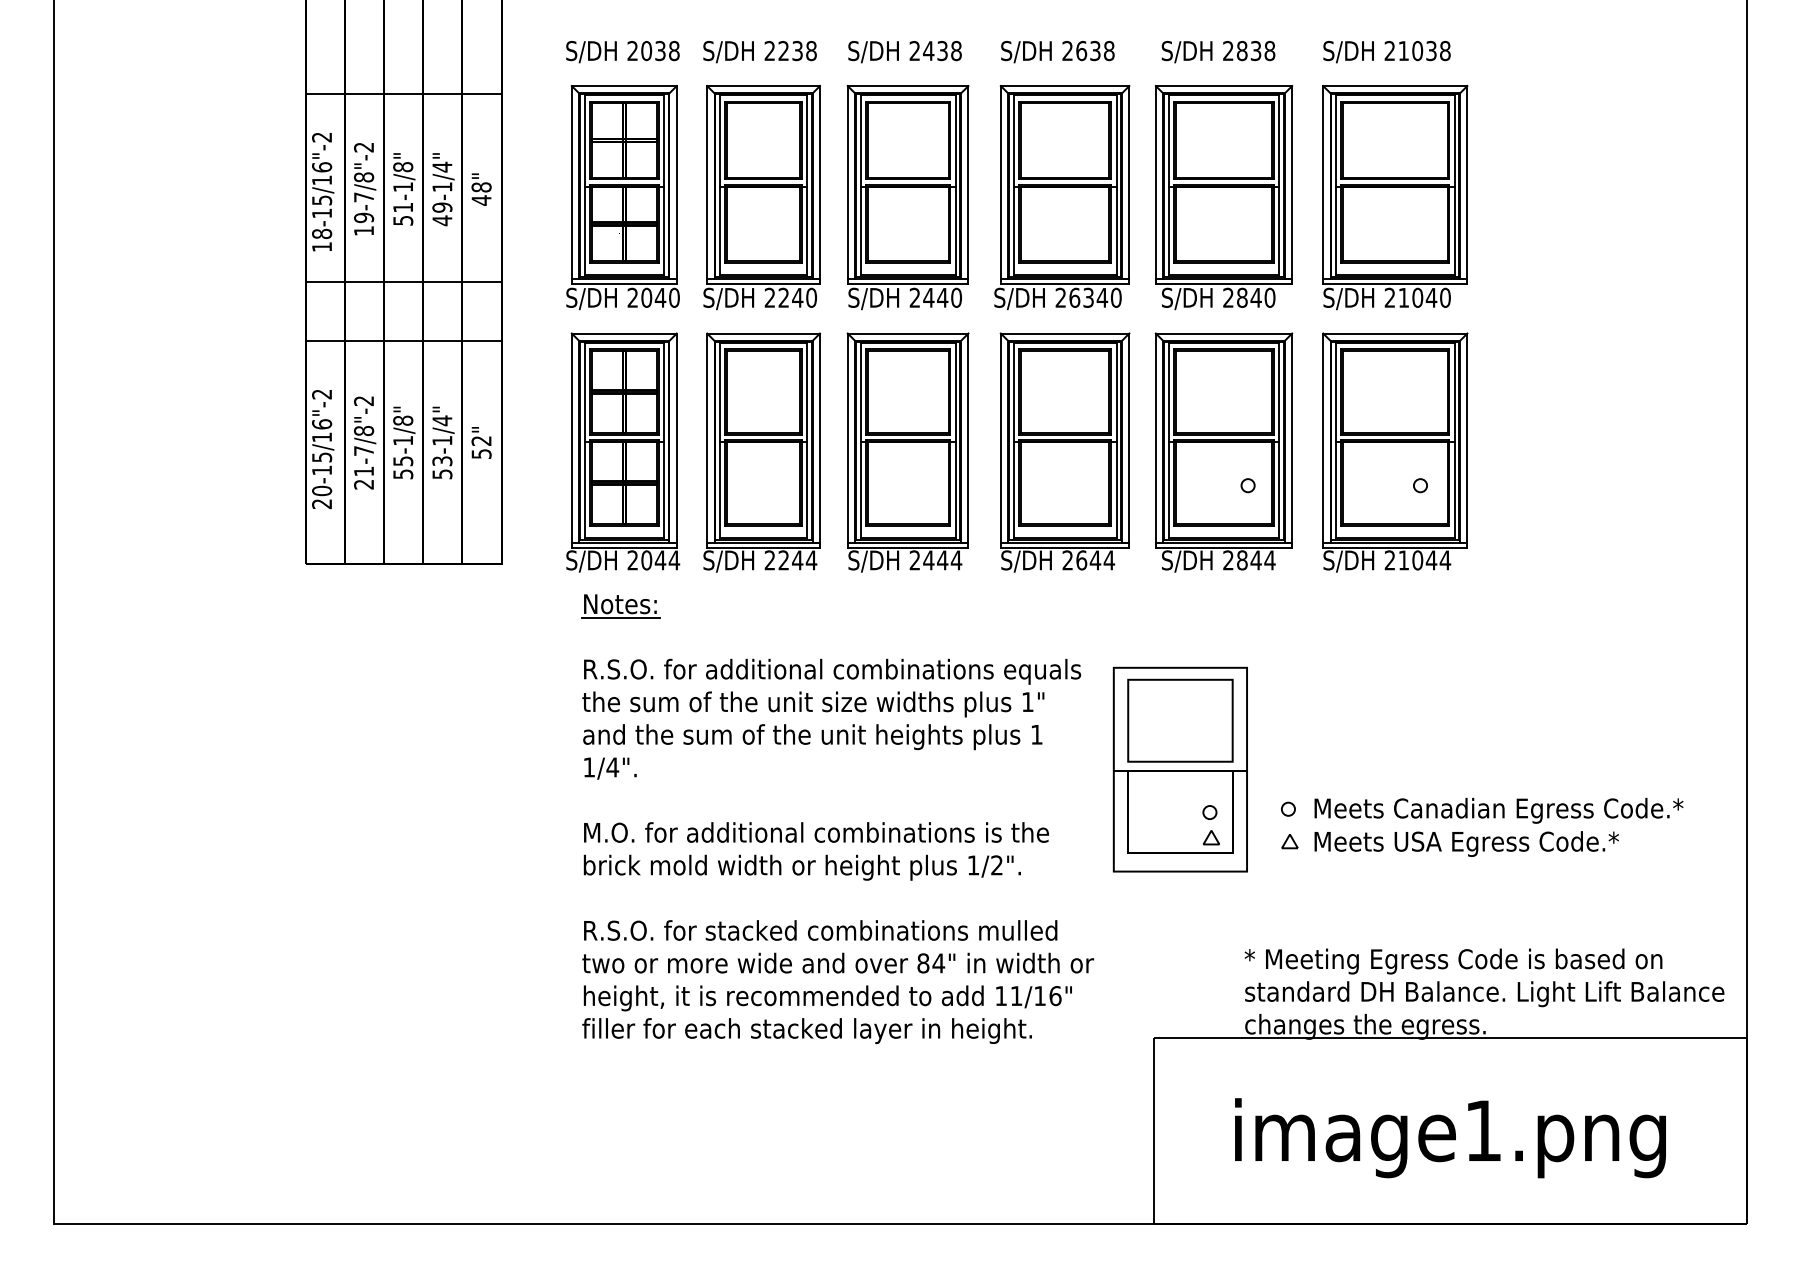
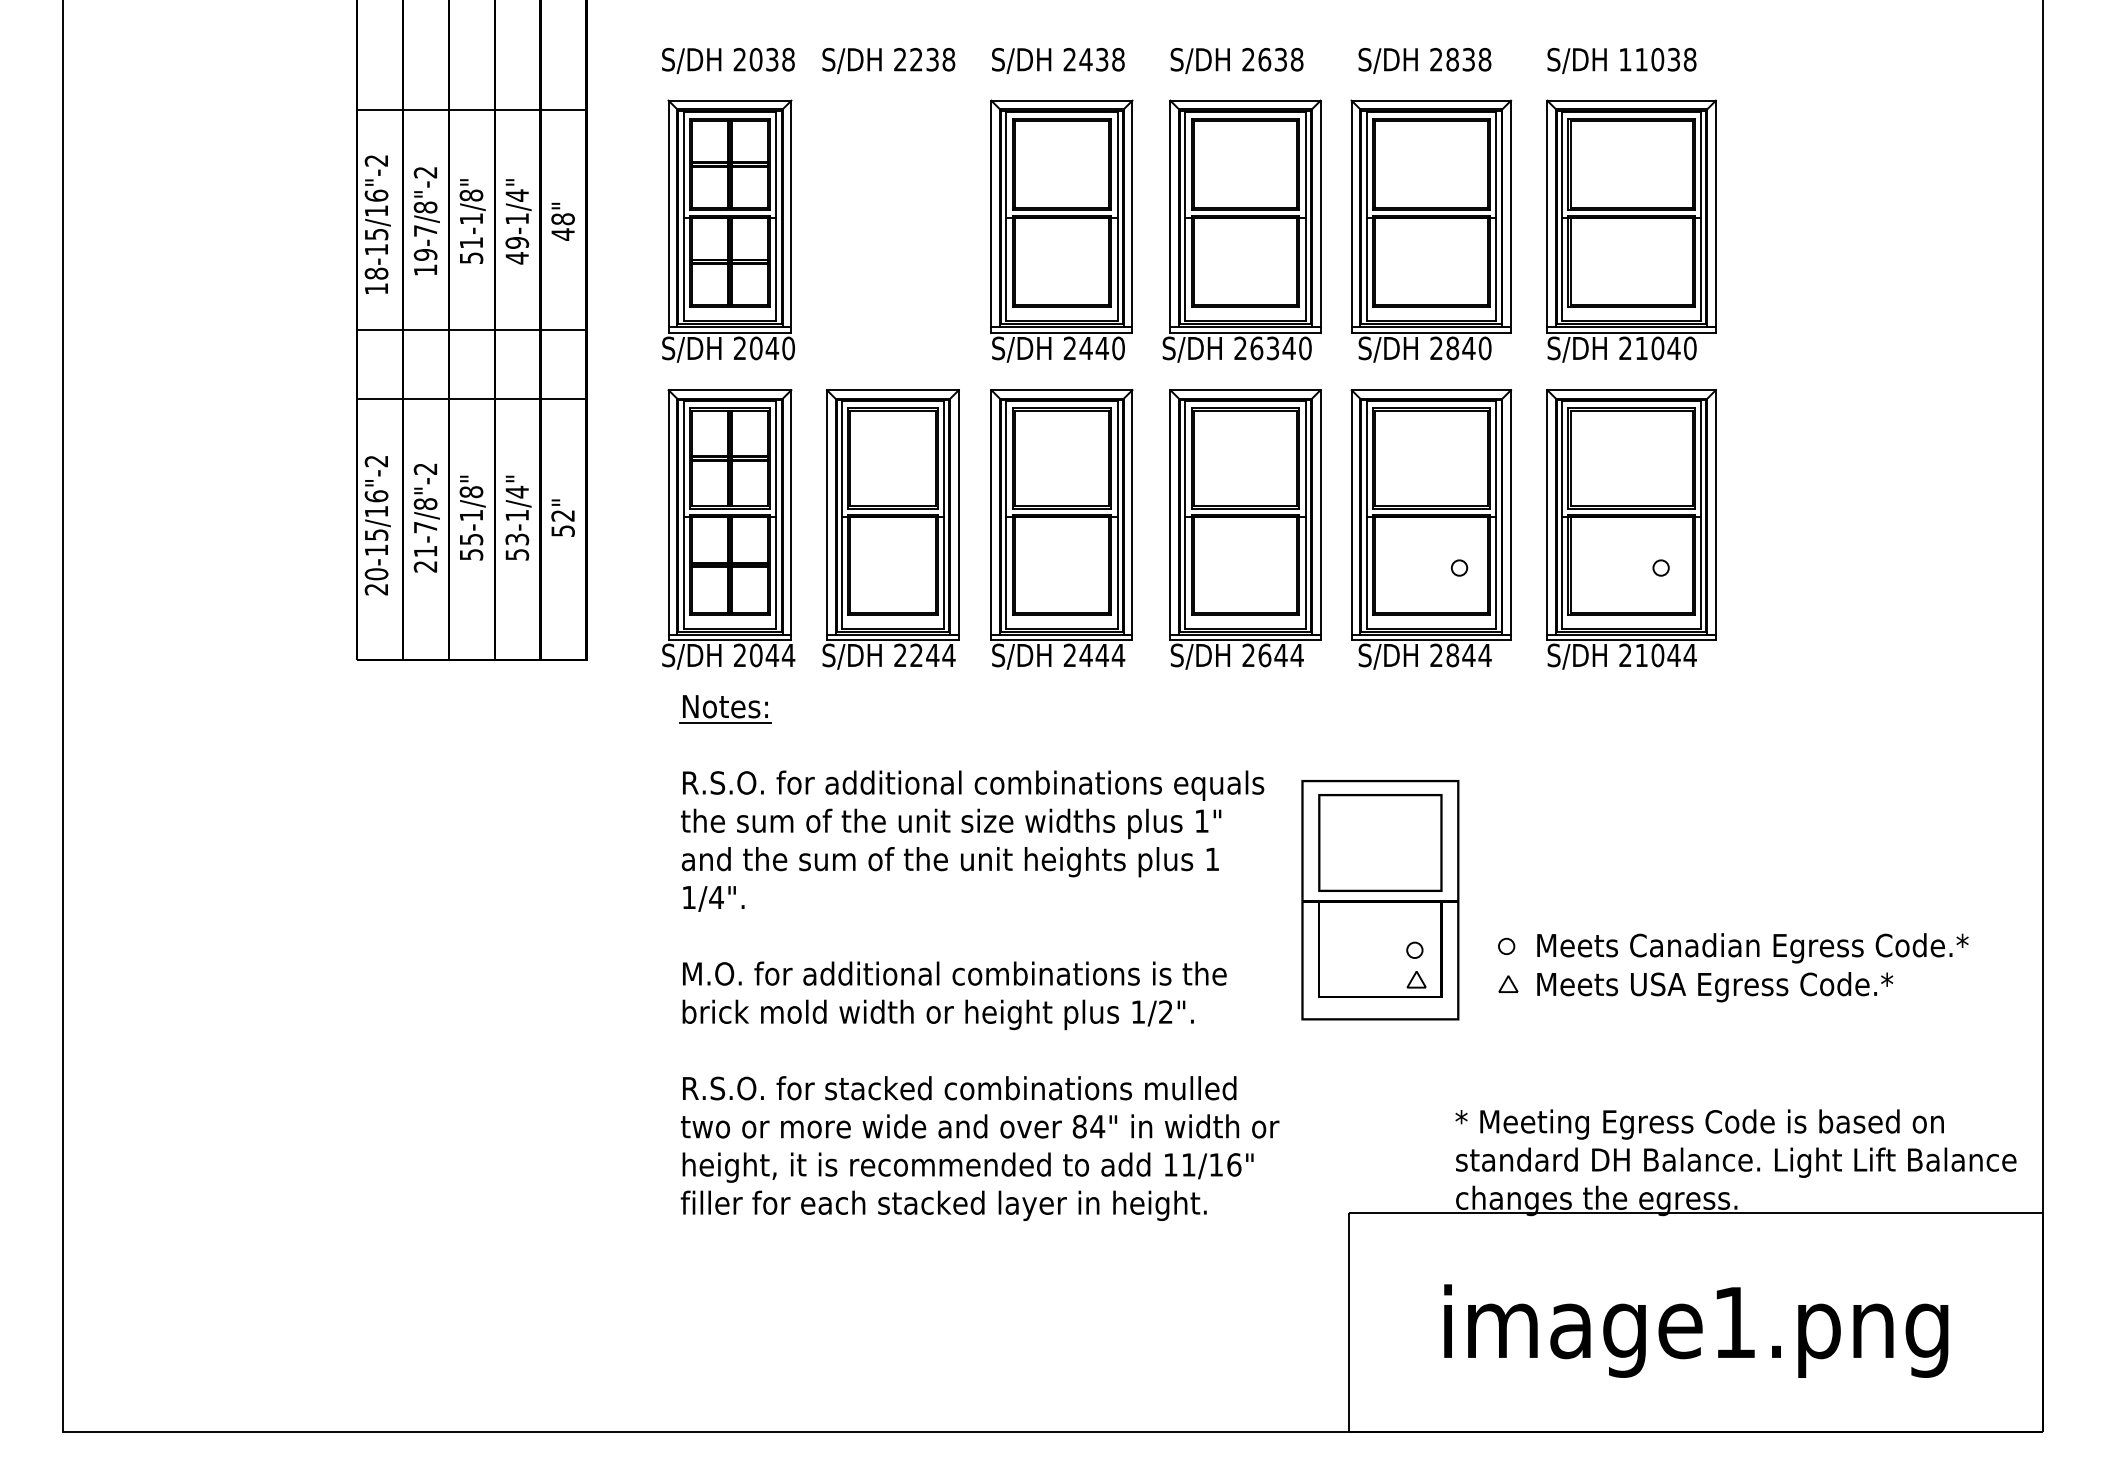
text: (1390, 50) -> (1625, 59), 21038 -> 11038
part: (761, 197) -> (890, 230), removed

